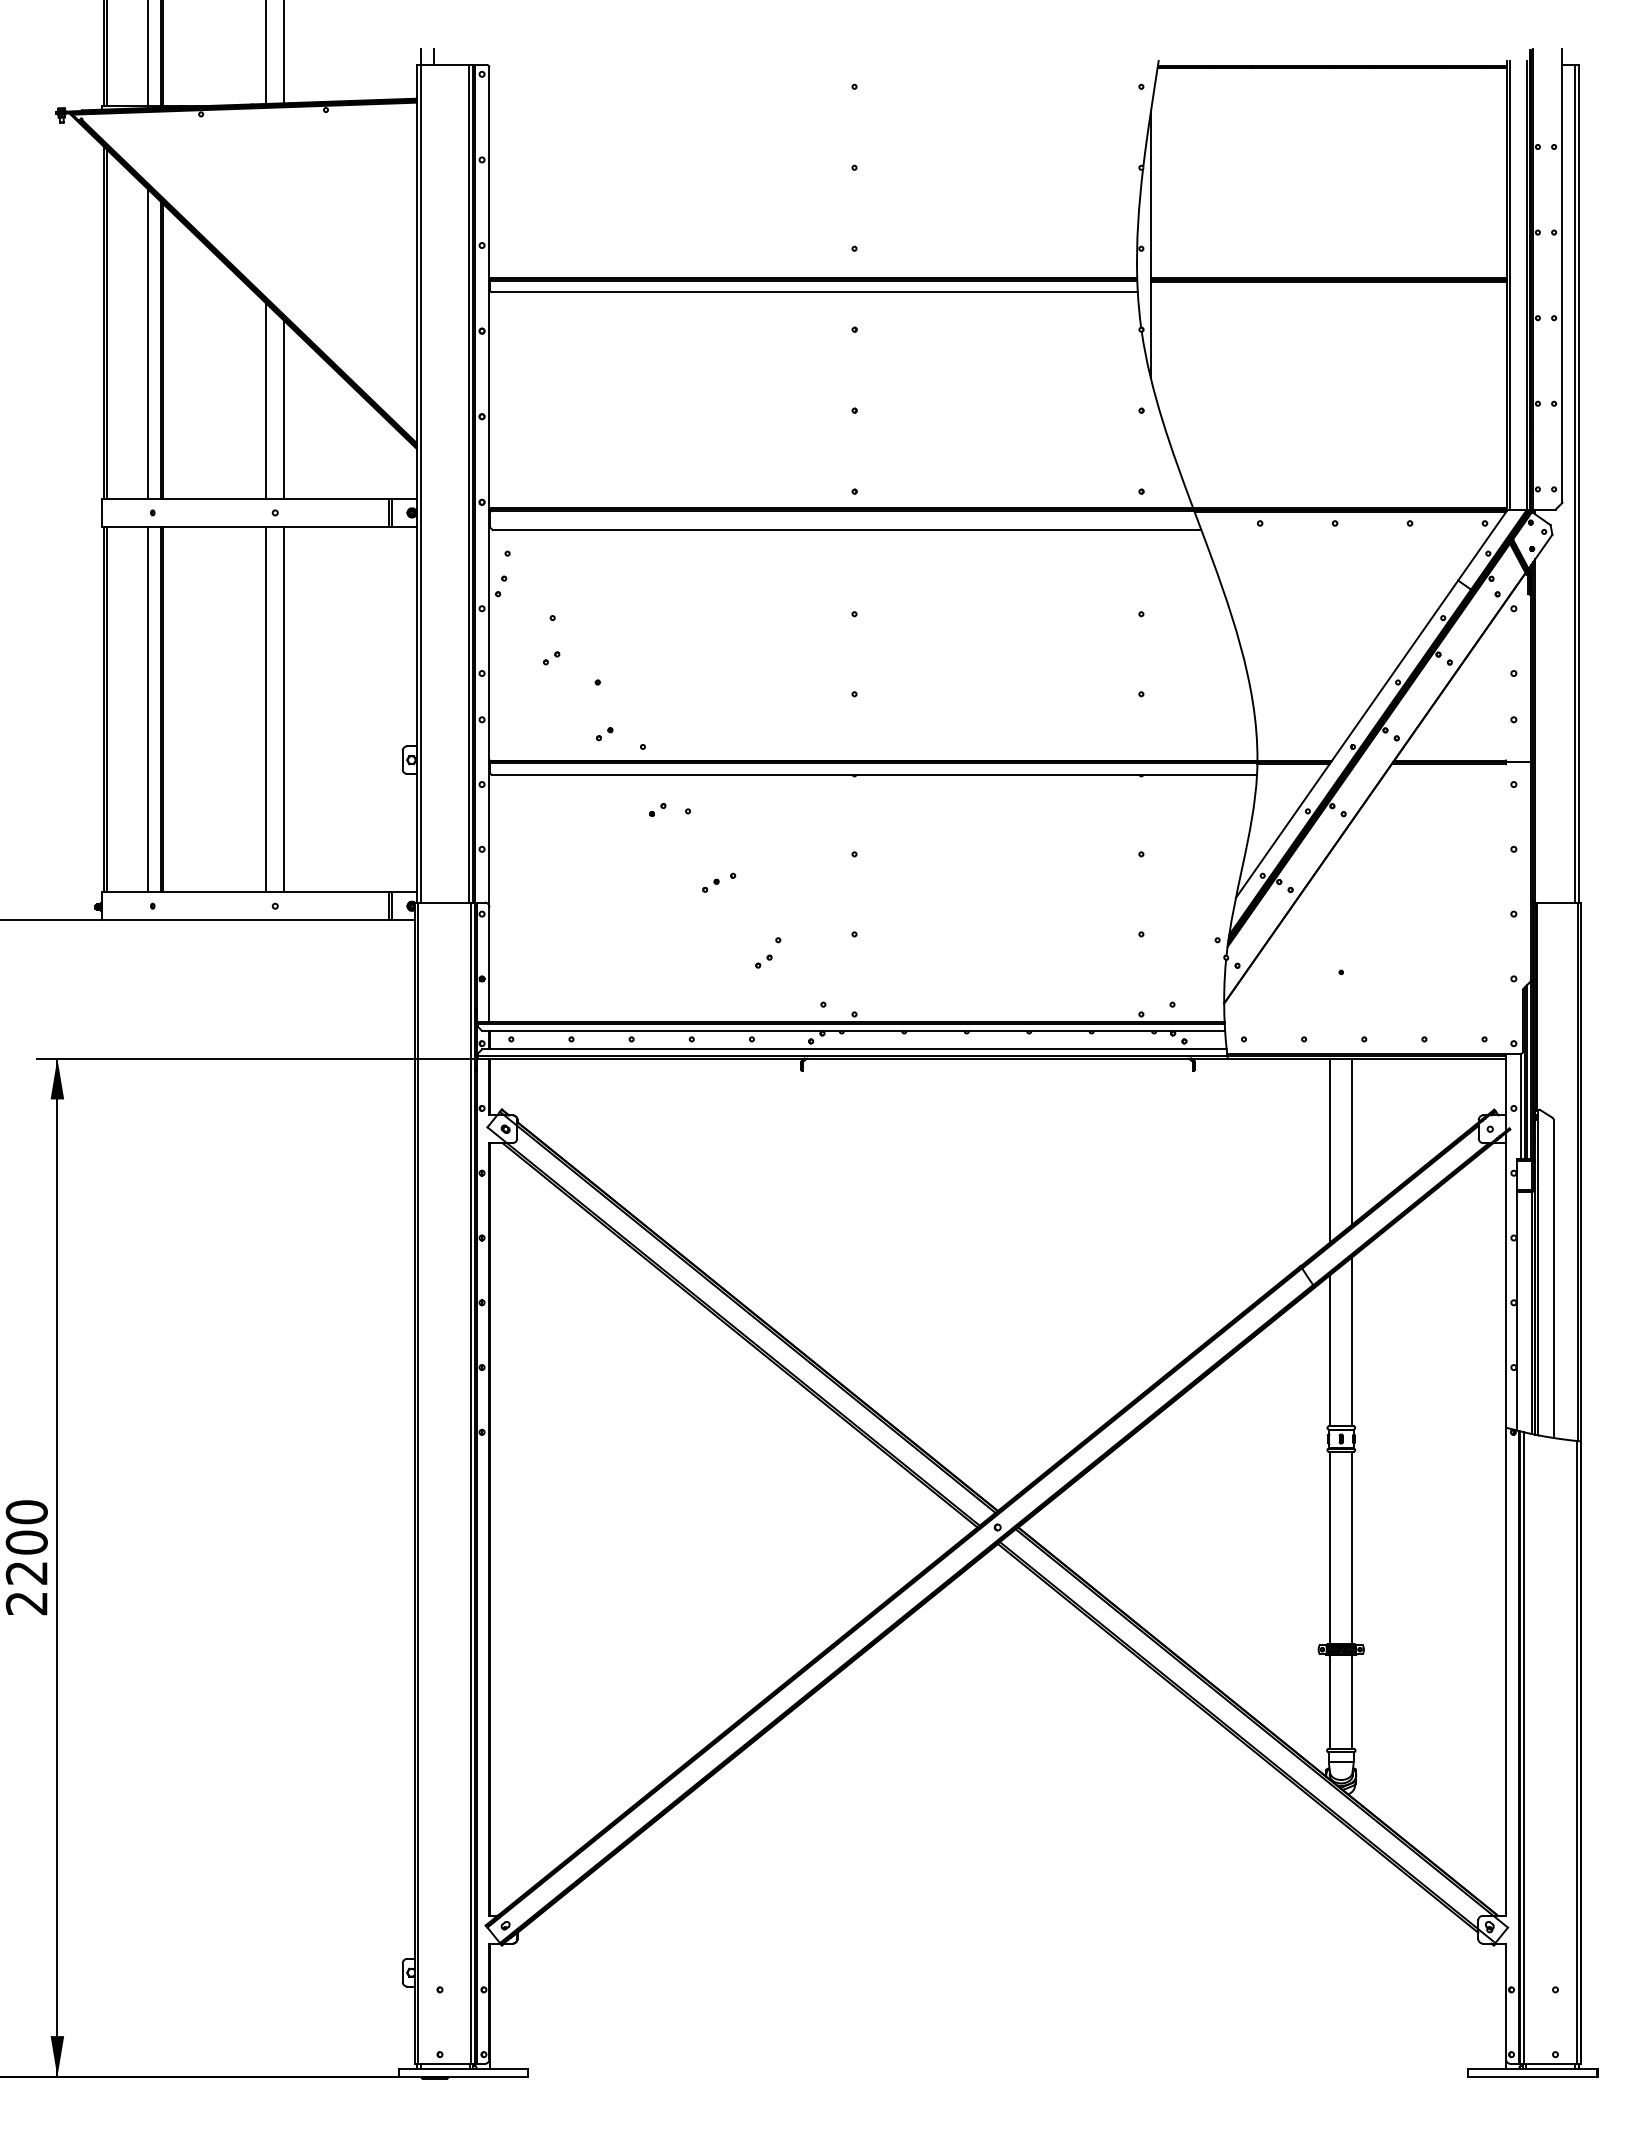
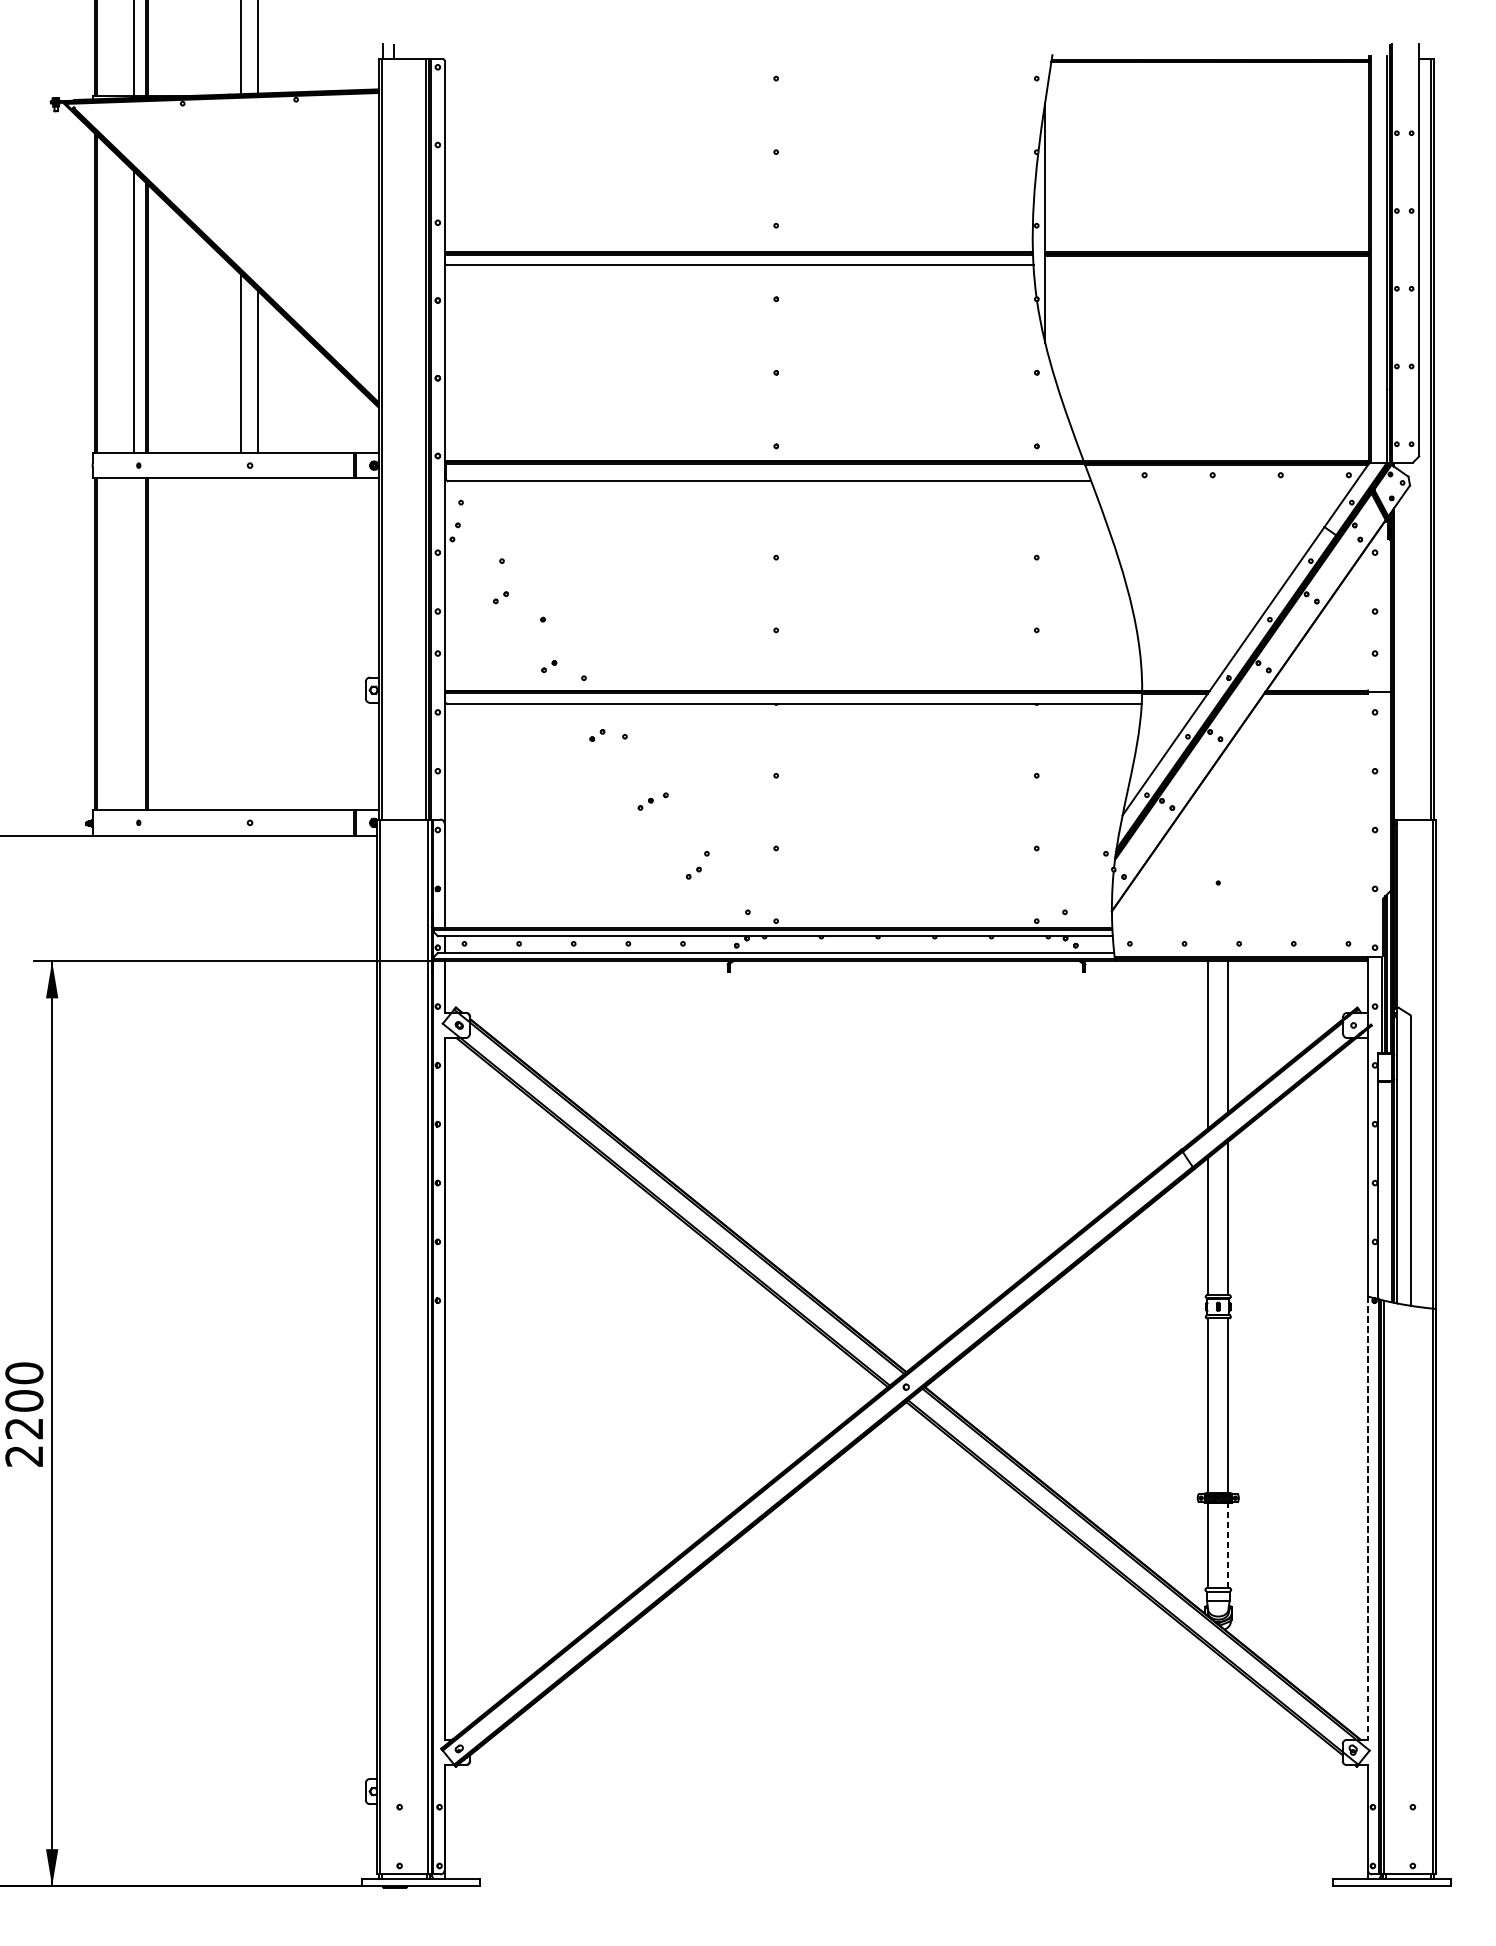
line: (147, 709) -> (133, 644), removed
line: (265, 709) -> (241, 644), removed
line: (284, 709) -> (258, 644), removed
line: (1506, 1672) -> (1368, 1518), solid -> dashed
line: (1352, 1701) -> (1228, 1545), solid -> dashed

